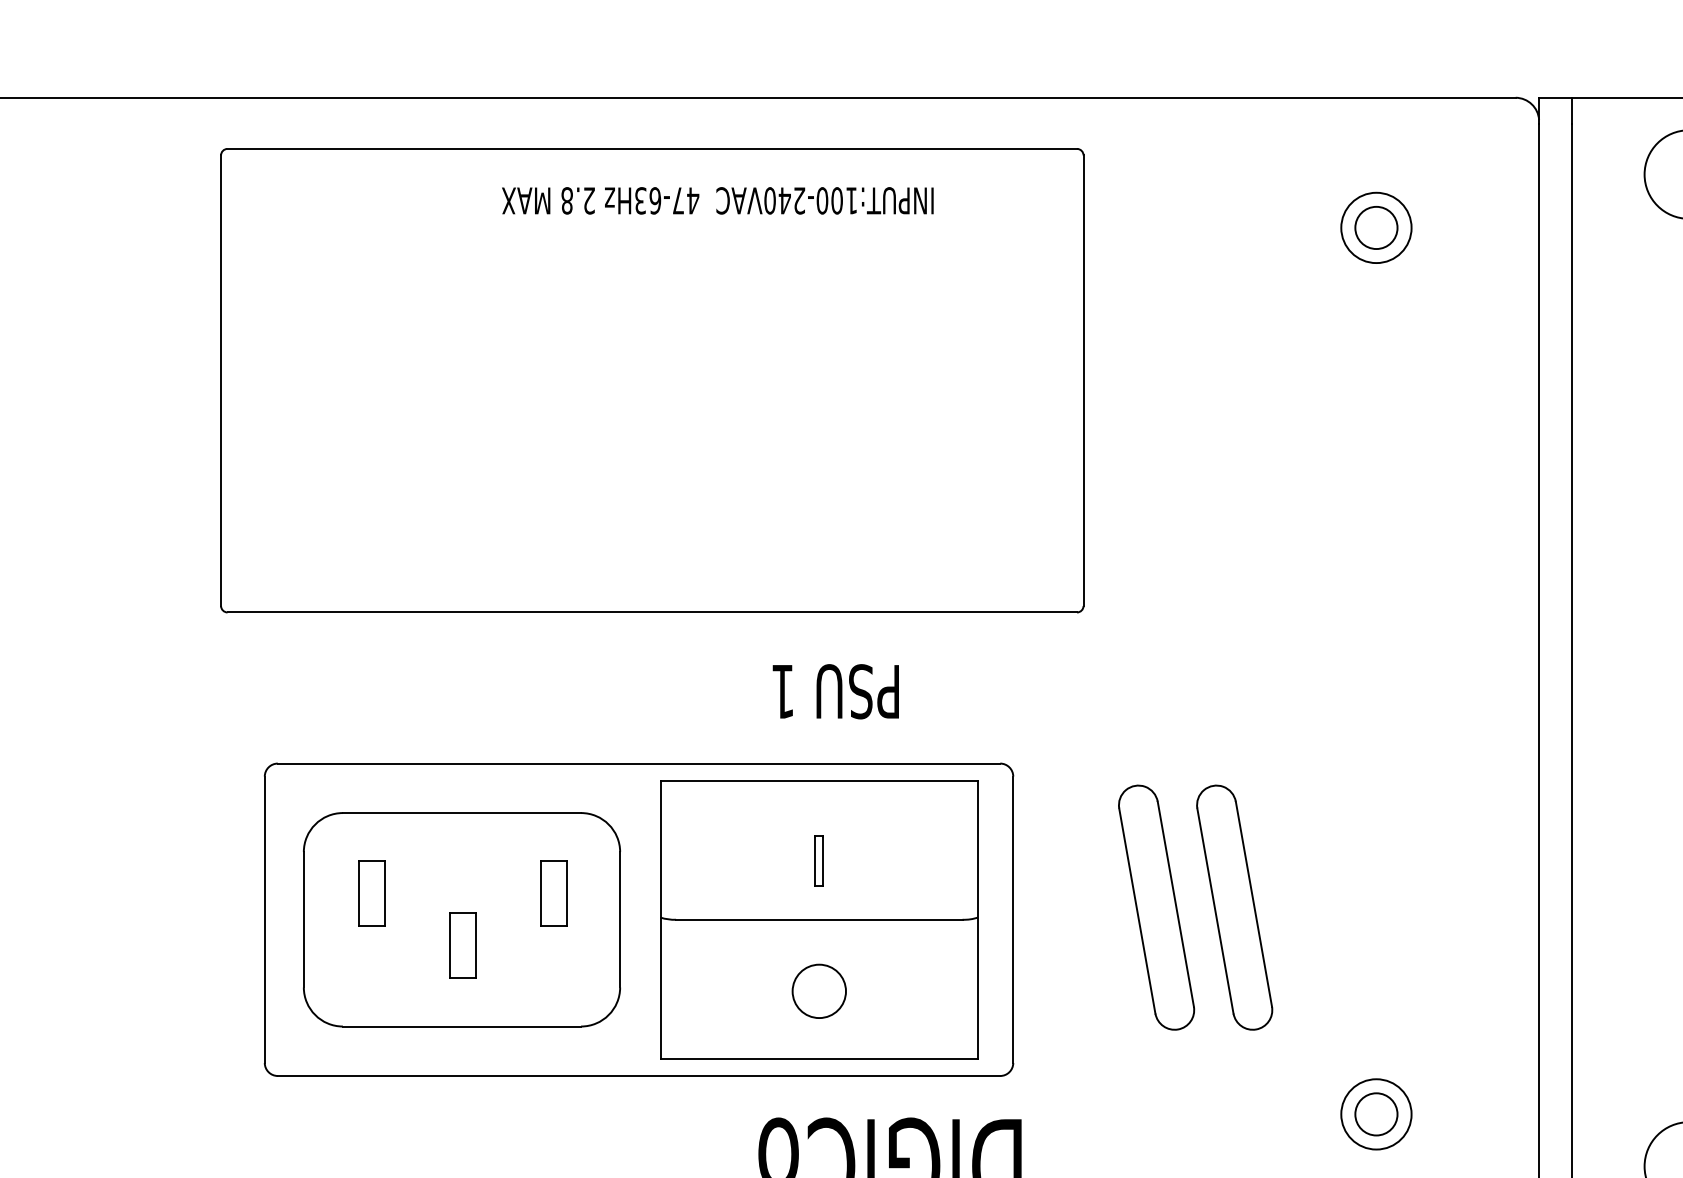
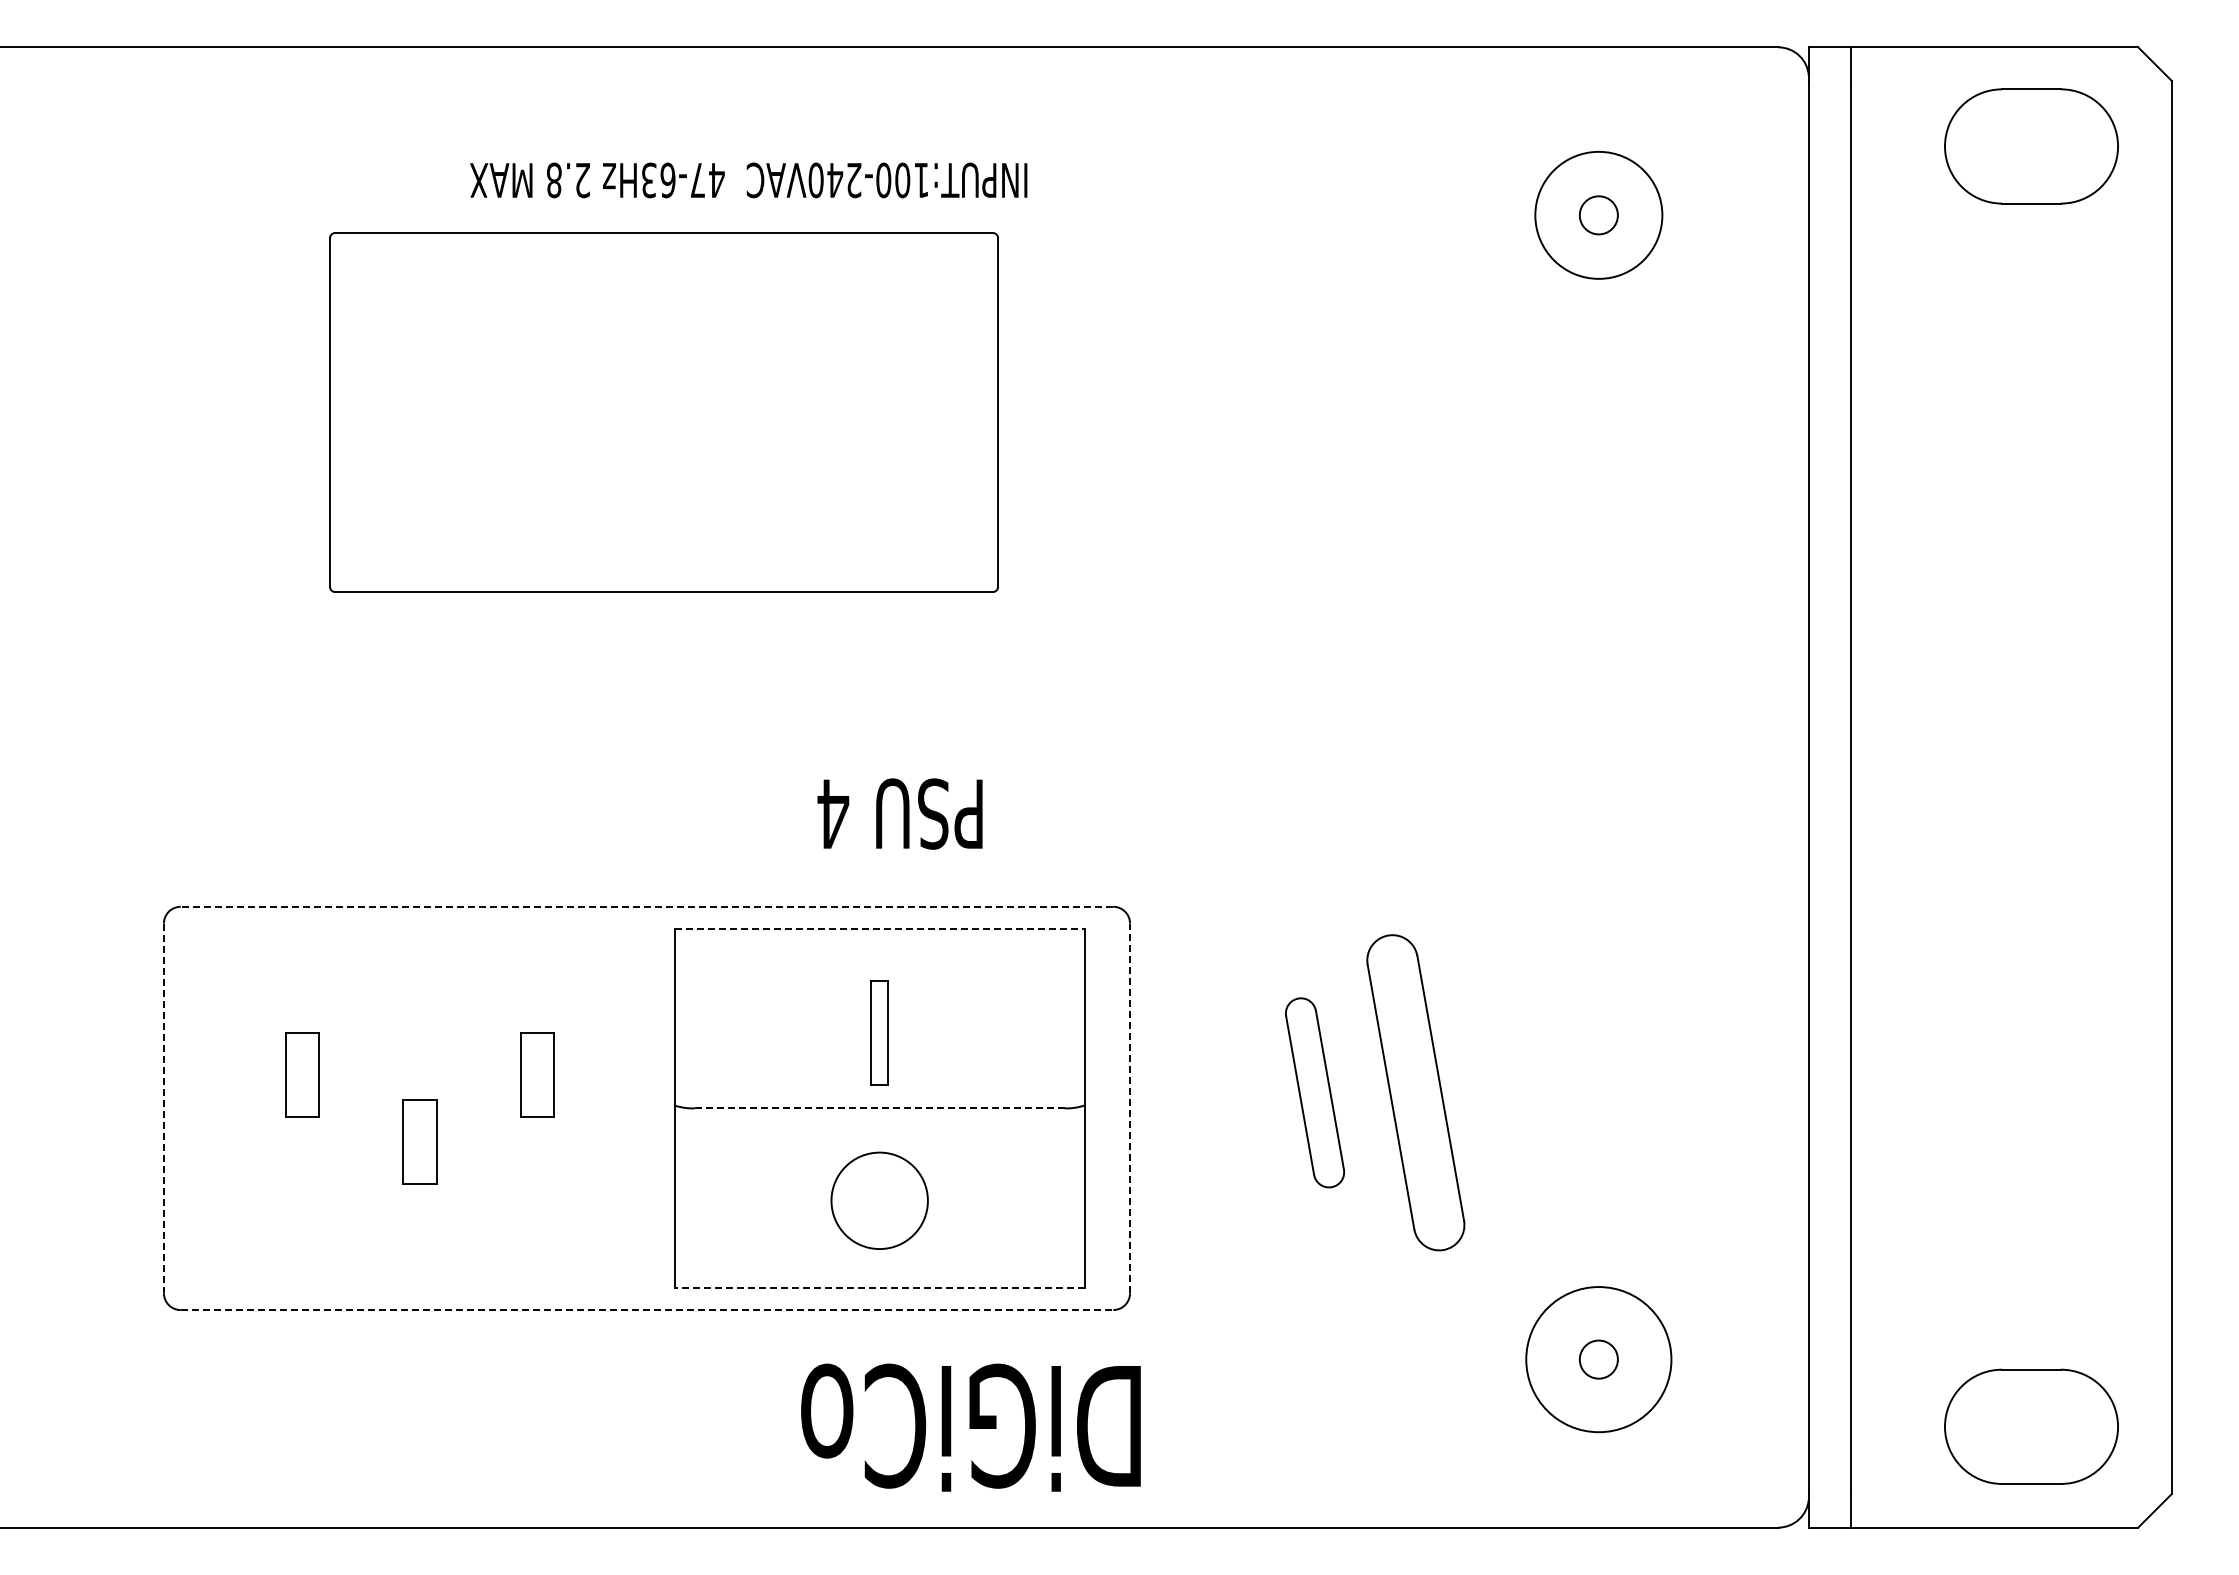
circle: (1376, 228) -> (1598, 215), size x0.7
circle: (1376, 228) -> (1598, 215), size x1.4
part: (651, 380) -> (663, 412), size x0.6
text: (783, 691) -> (833, 813), 1 -> 4
line: (638, 763) -> (646, 906), solid -> dashed
line: (819, 780) -> (879, 928), solid -> dashed
part: (819, 860) -> (879, 1032), size x1.6
part: (1156, 907) -> (1314, 1092), size x0.6
line: (264, 919) -> (163, 1108), solid -> dashed
part: (462, 919) -> (418, 1108), removed
line: (819, 919) -> (879, 1108), solid -> dashed
line: (1013, 919) -> (1130, 1108), solid -> dashed
circle: (819, 991) -> (879, 1200), size x1.4
line: (819, 1059) -> (879, 1288), solid -> dashed
line: (639, 1076) -> (647, 1310), solid -> dashed
circle: (1376, 1114) -> (1598, 1359), size x0.7
circle: (1376, 1114) -> (1598, 1359), size x1.6

